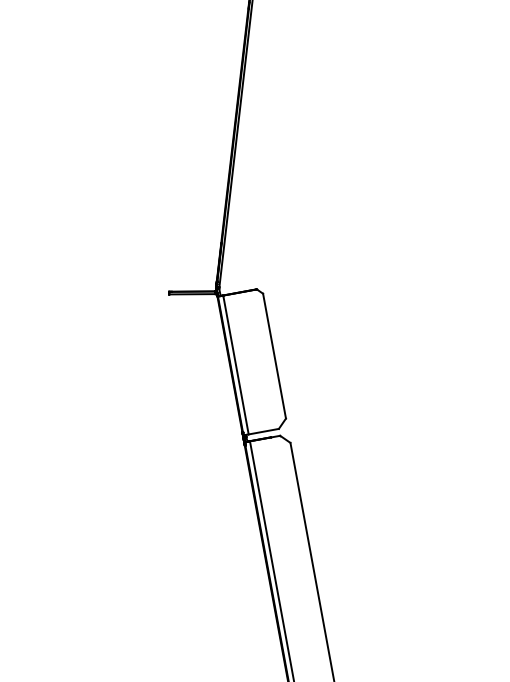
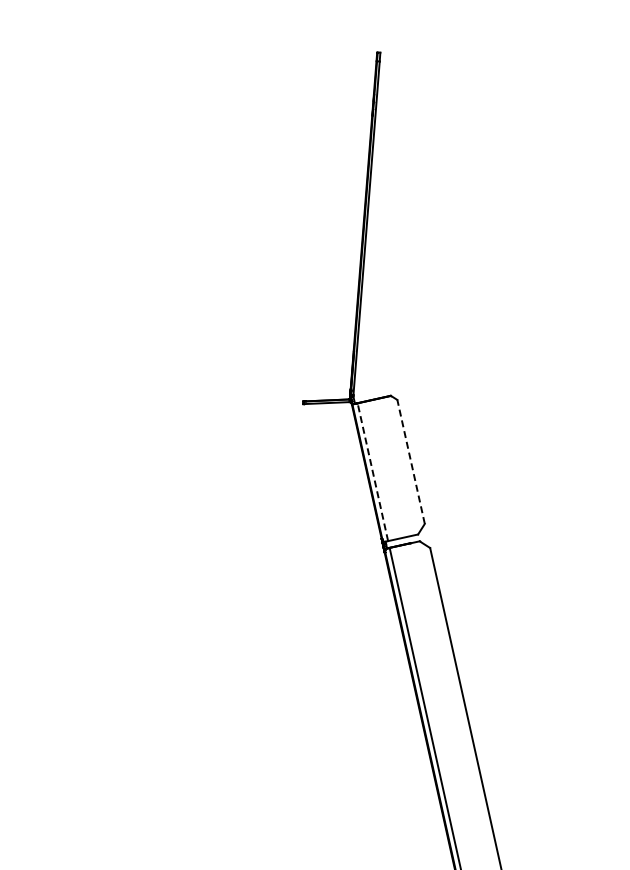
line: (273, 355) -> (410, 461), solid -> dashed
line: (235, 365) -> (372, 472), solid -> dashed

